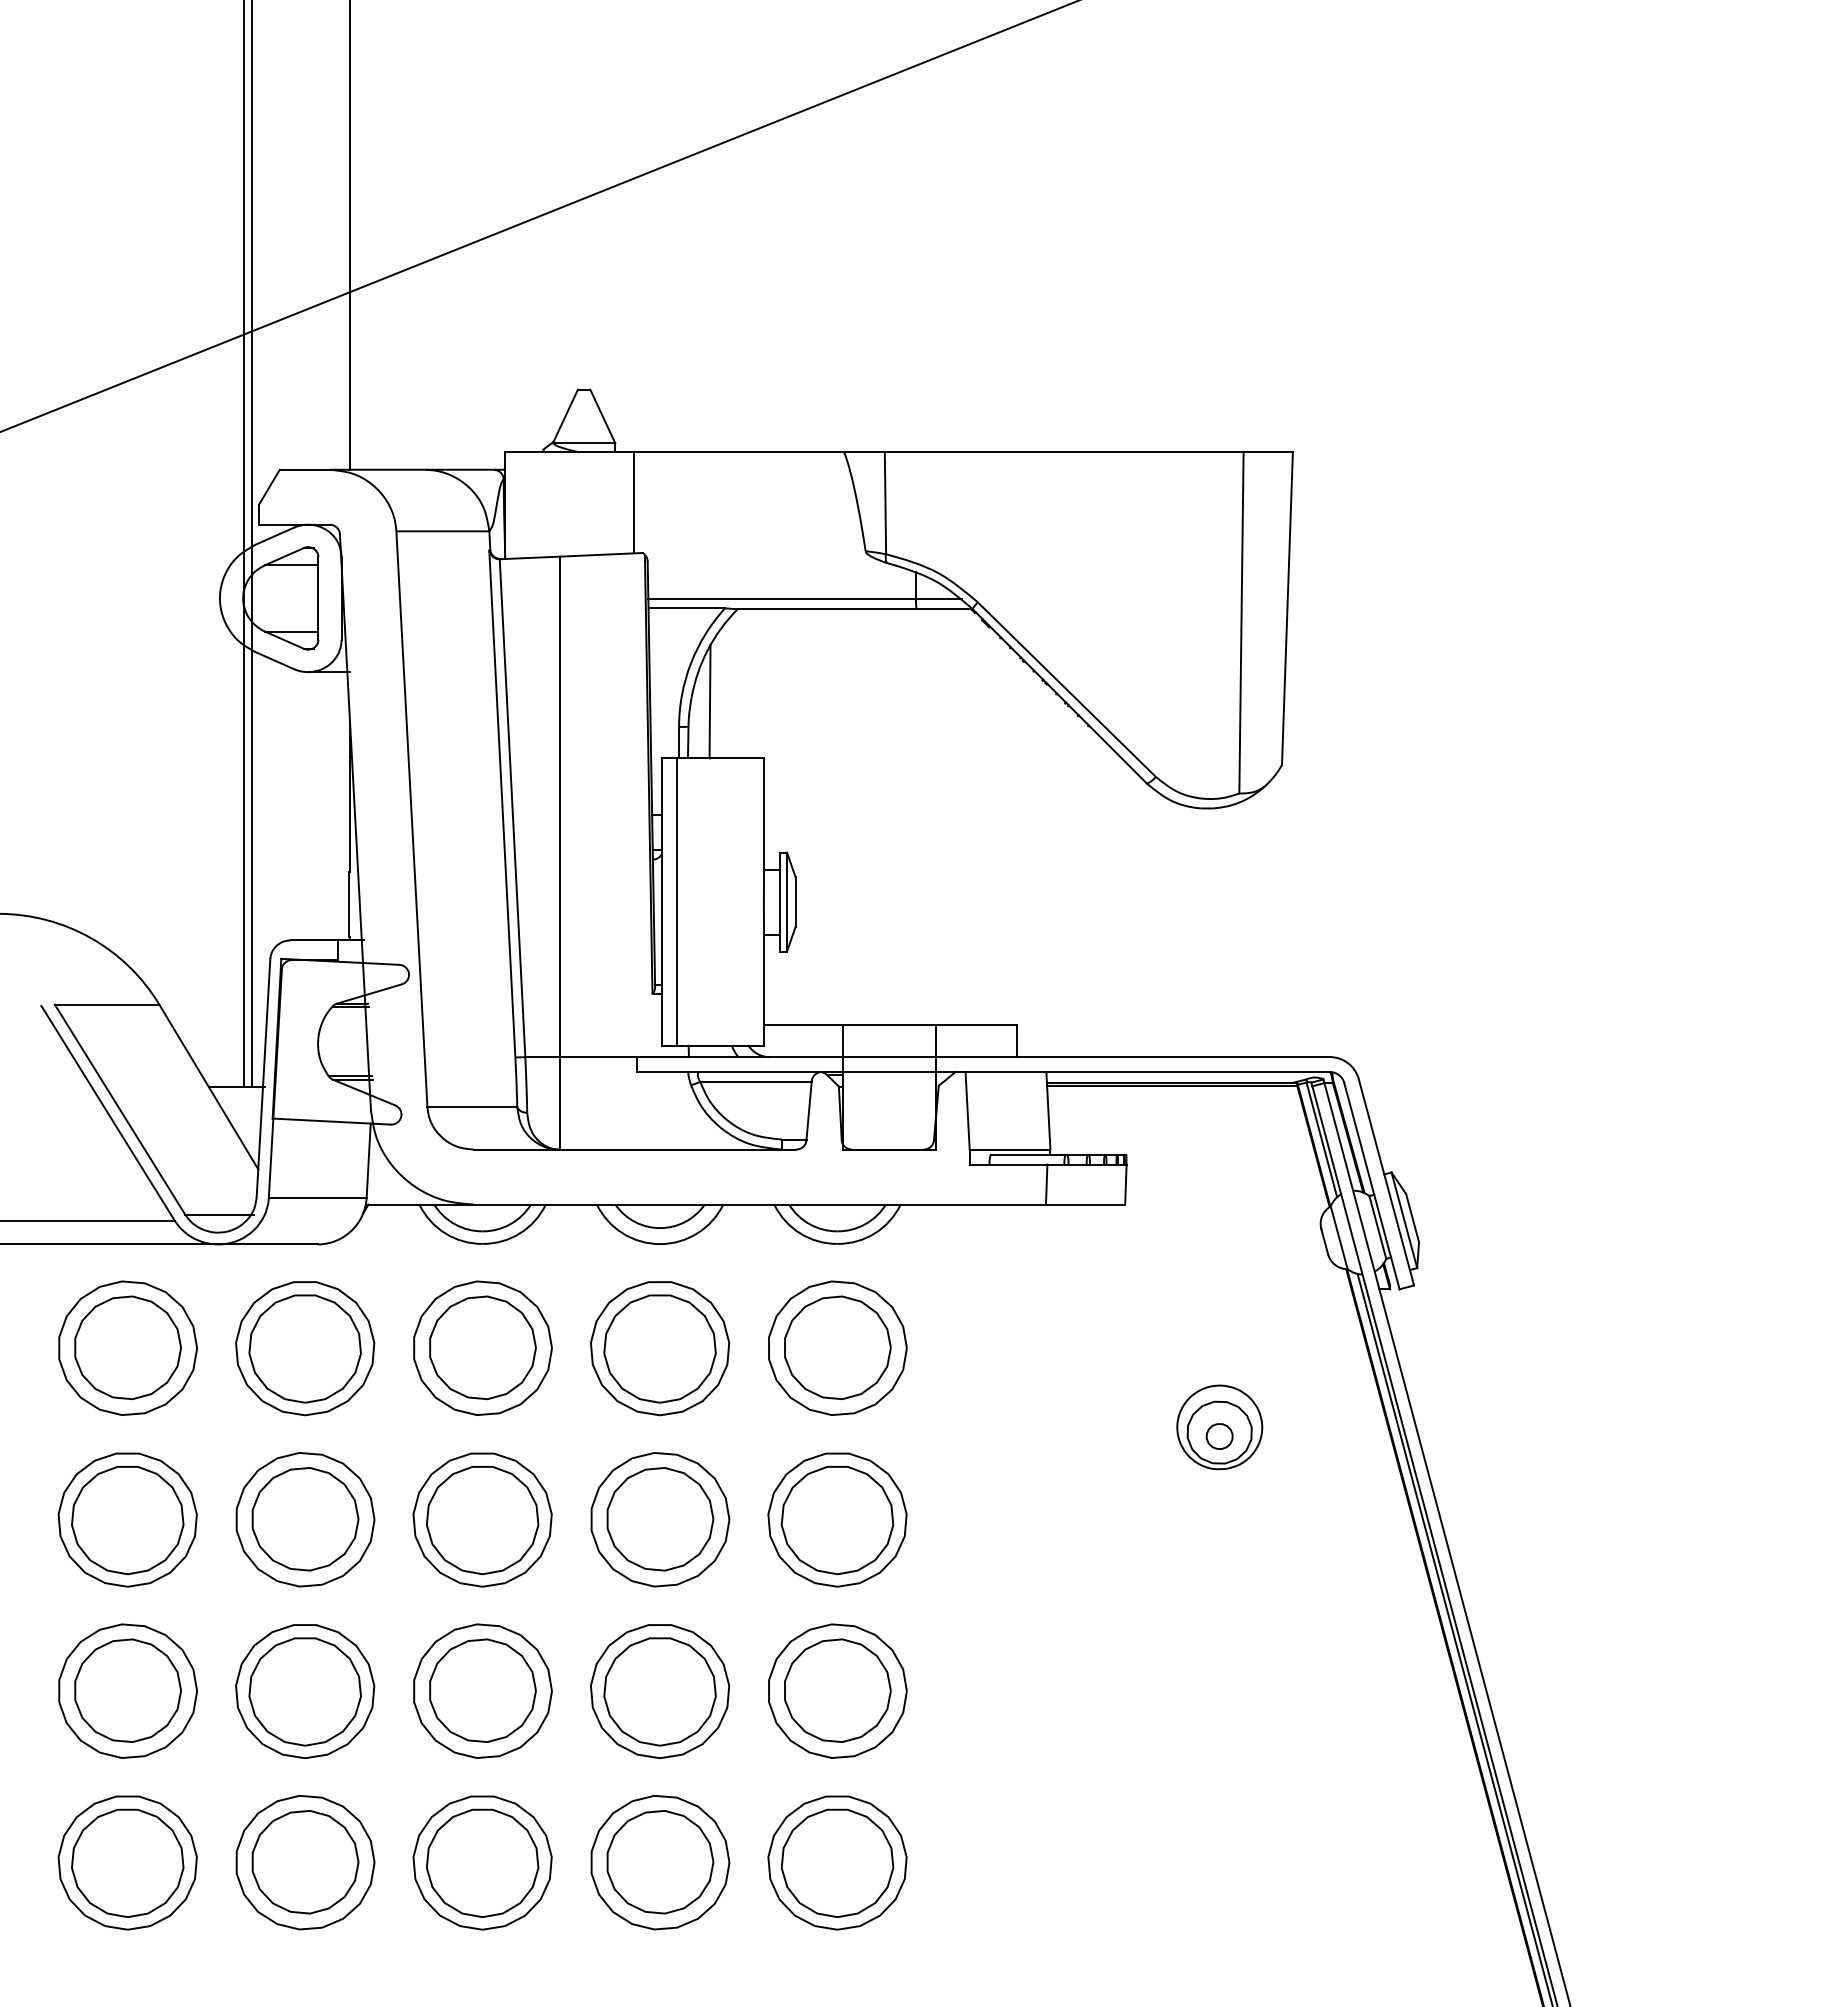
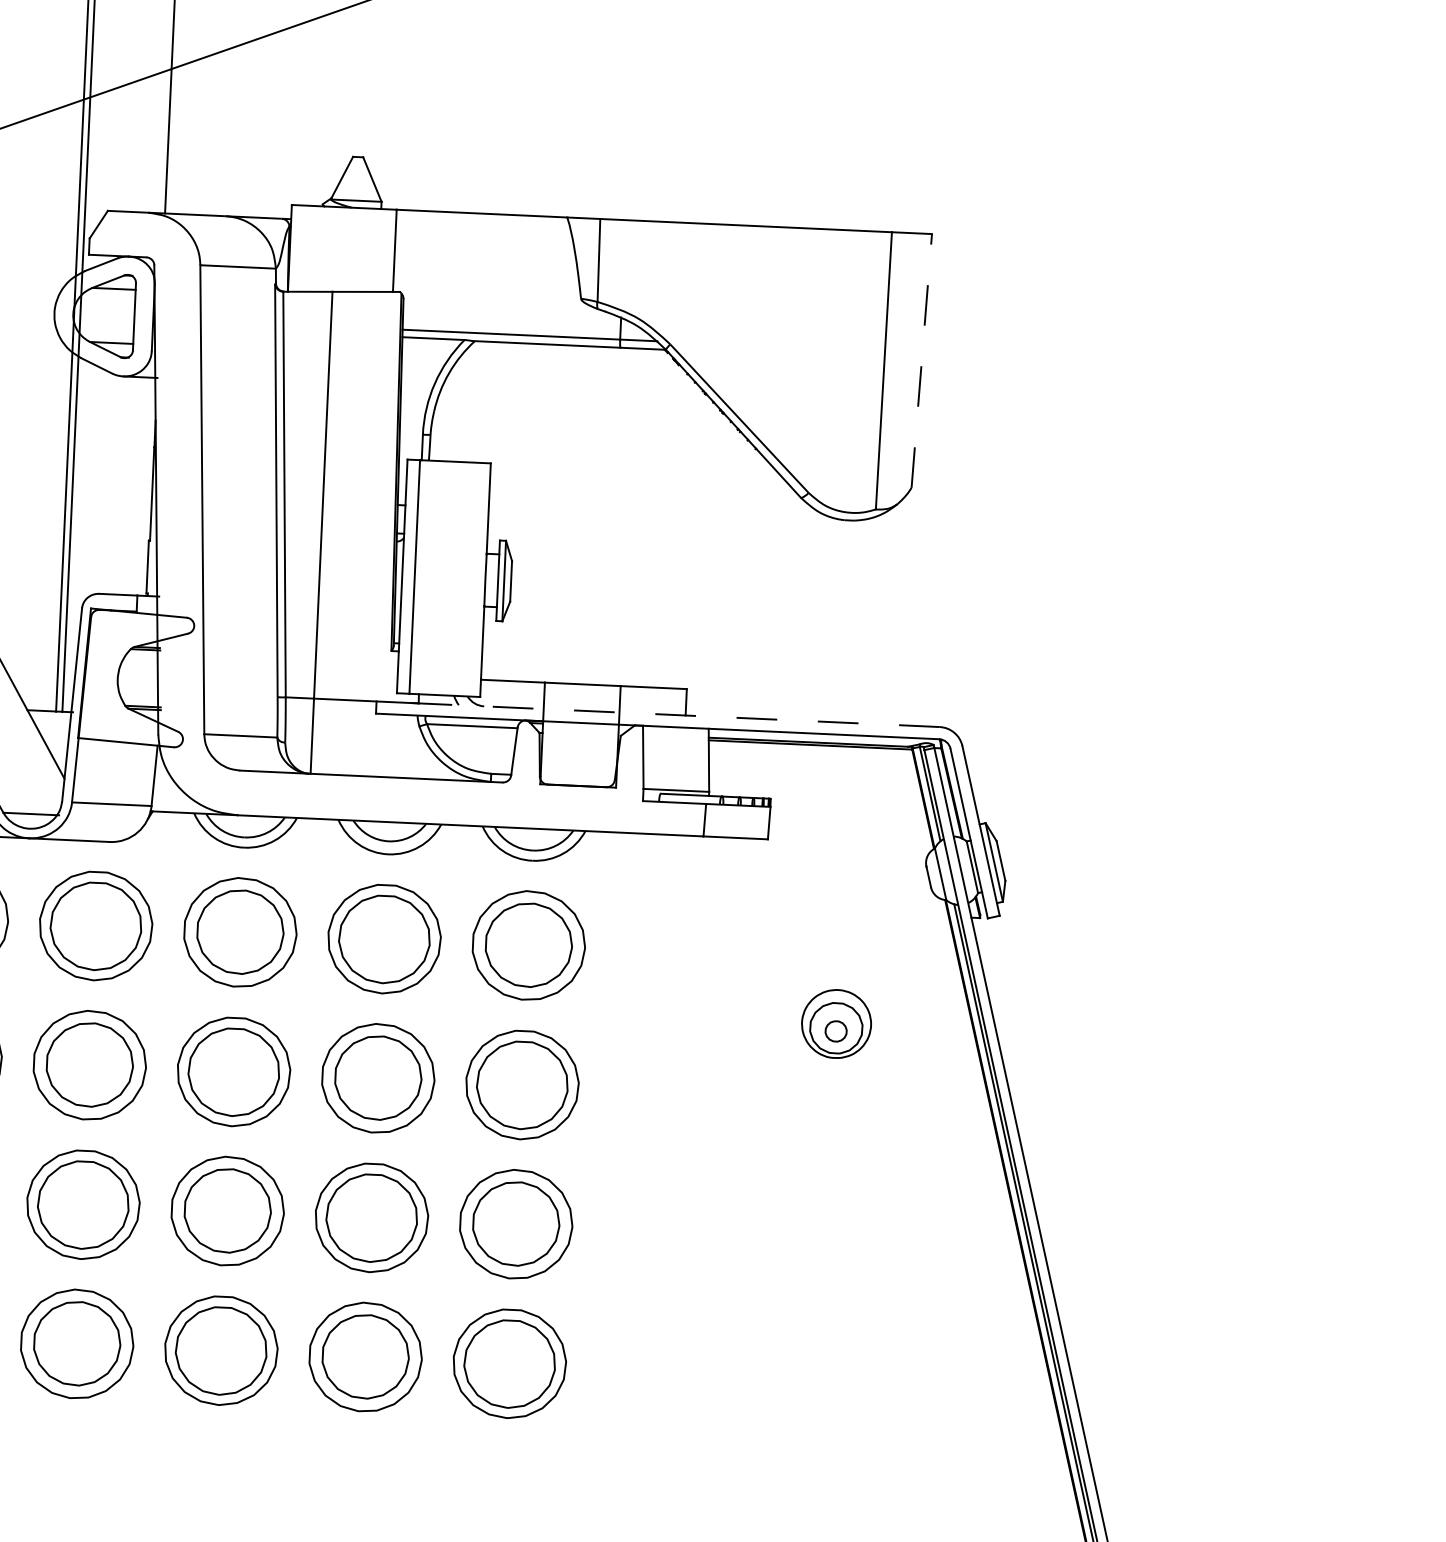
line: (1287, 608) -> (921, 360), solid -> dashed
line: (709, 701) -> (448, 415), removed
line: (982, 1057) -> (657, 714), solid -> dashed

